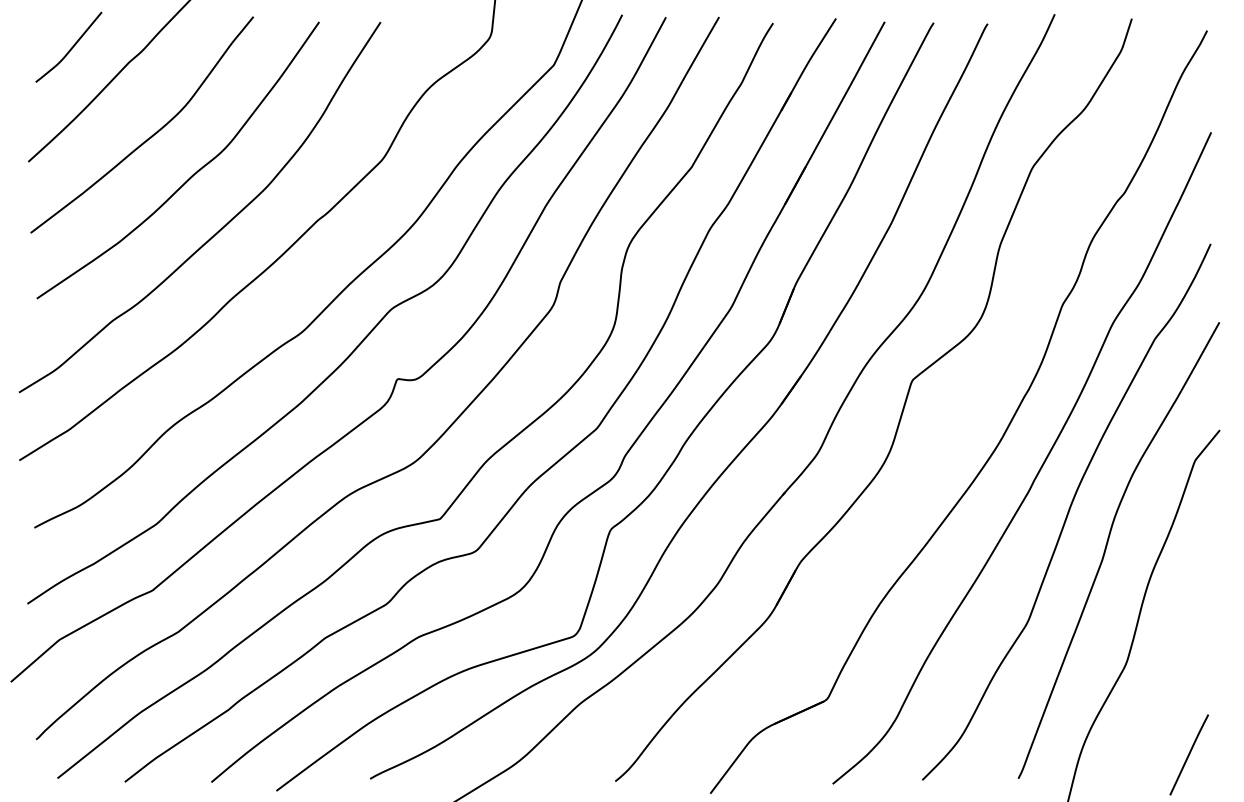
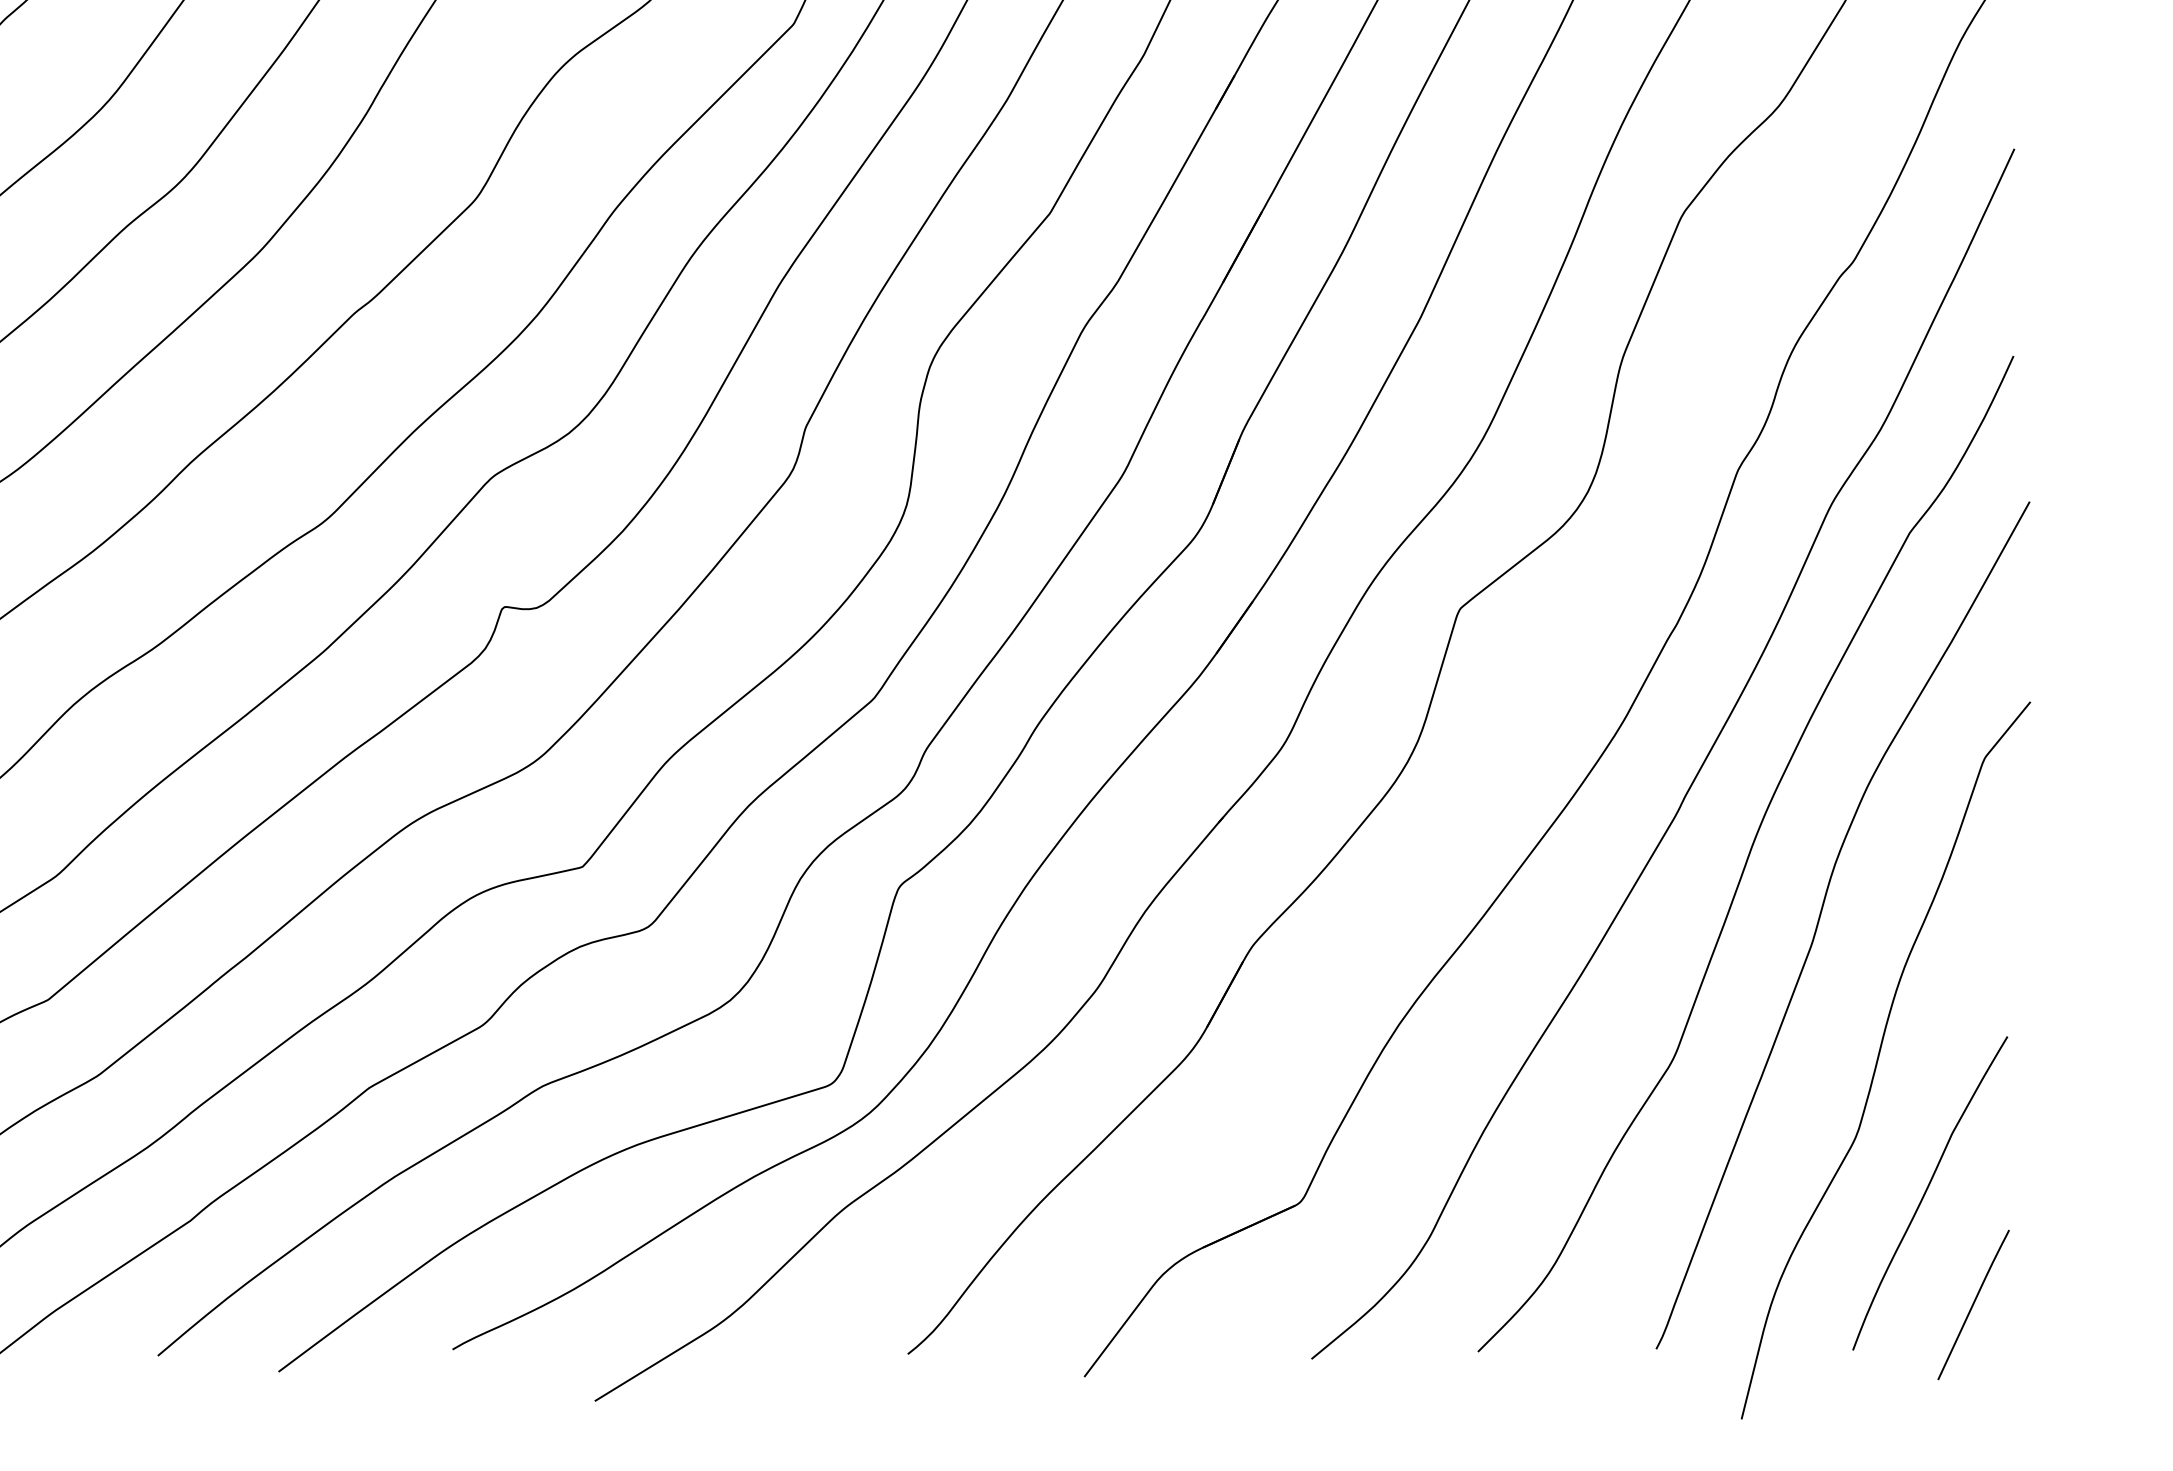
curve: (1164, 694) -> (1927, 1192), added

